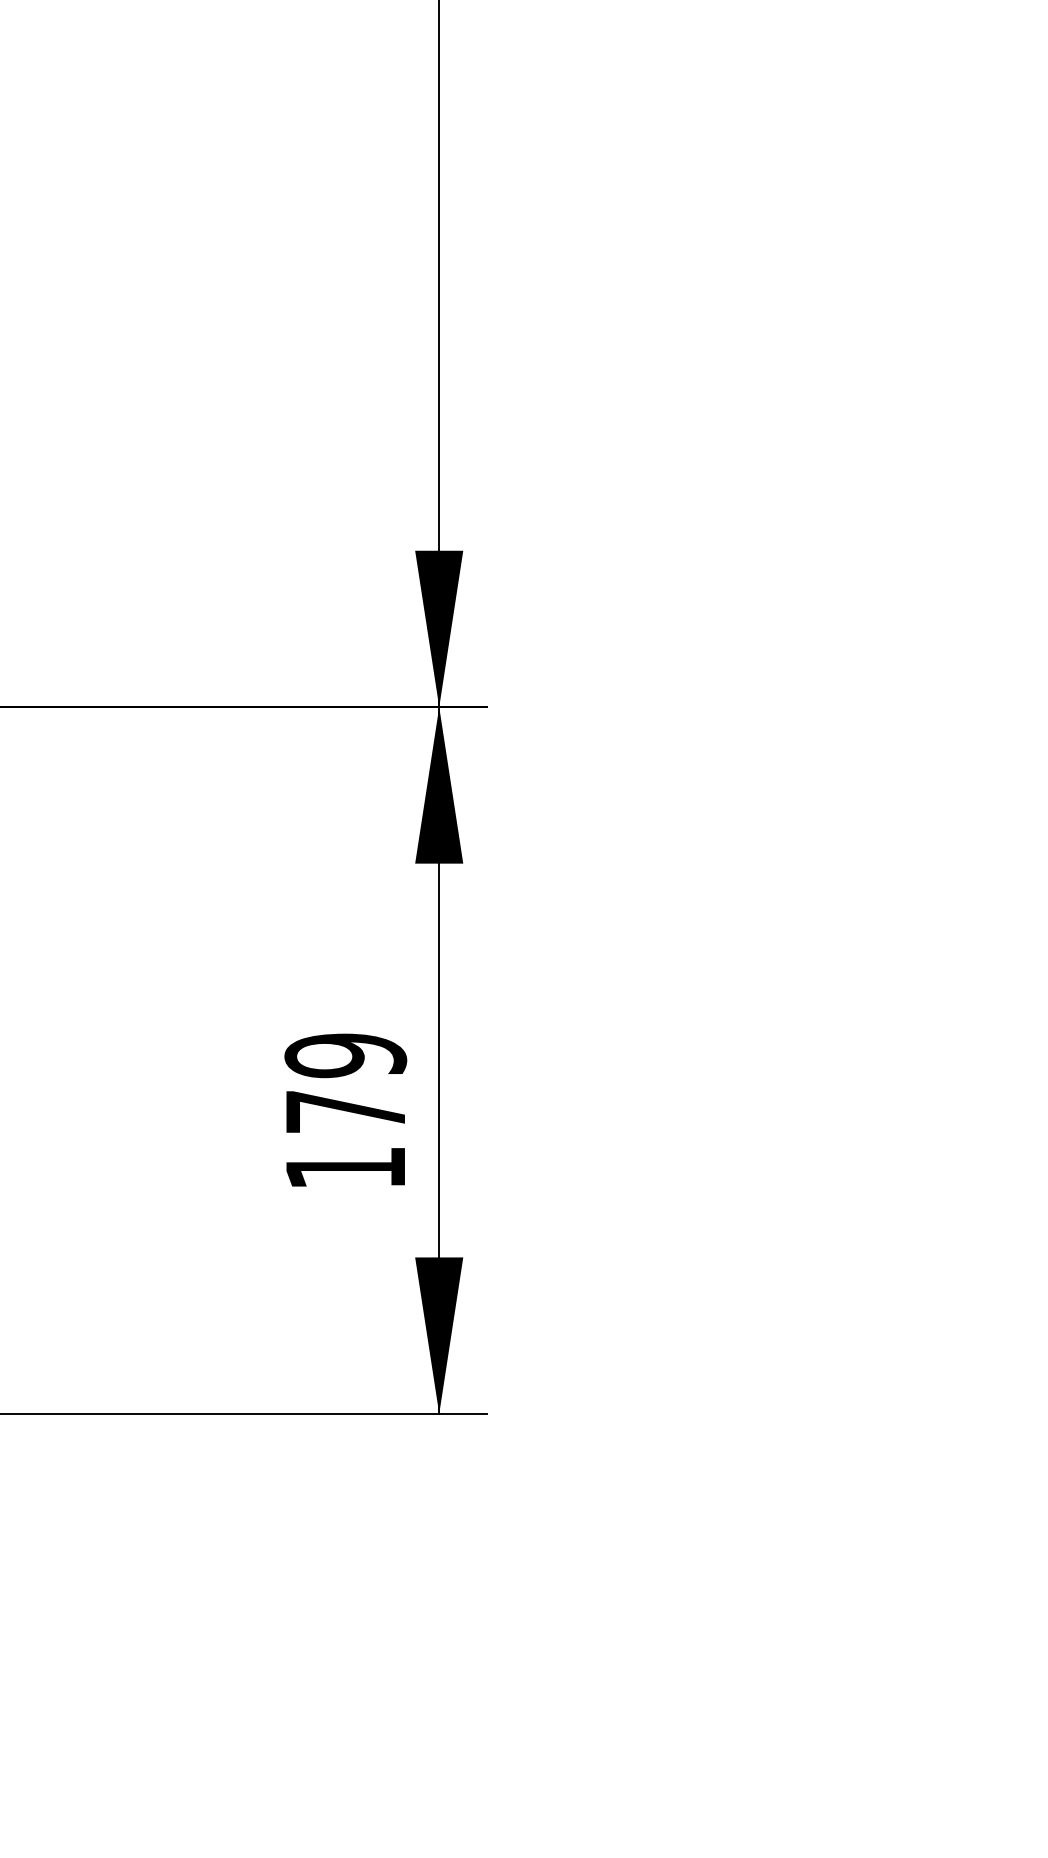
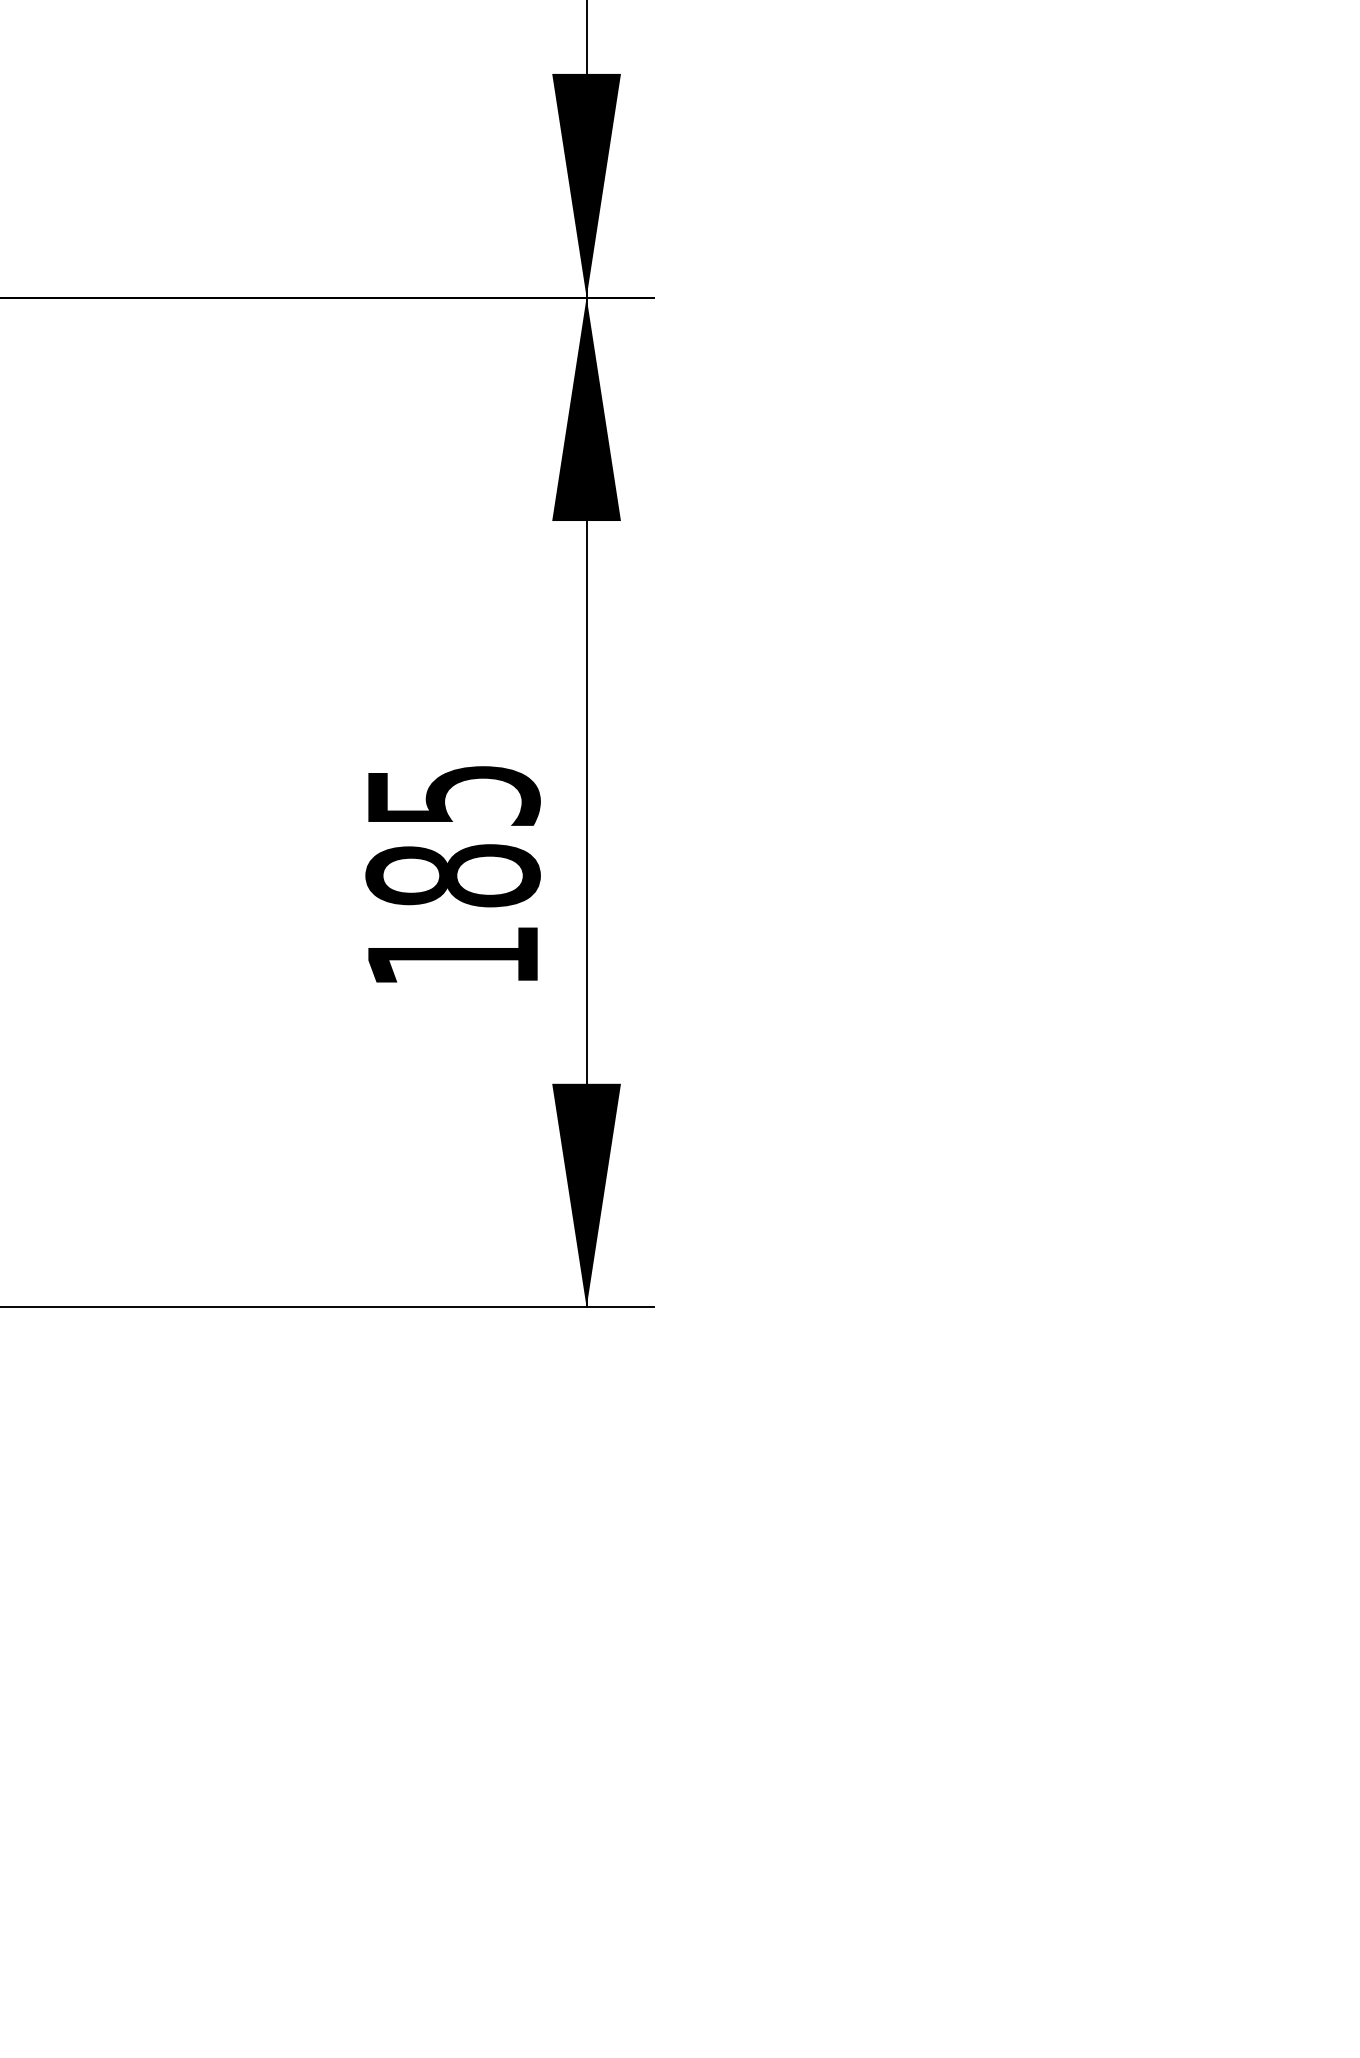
text: (345, 1083) -> (452, 835), 179 -> 185

